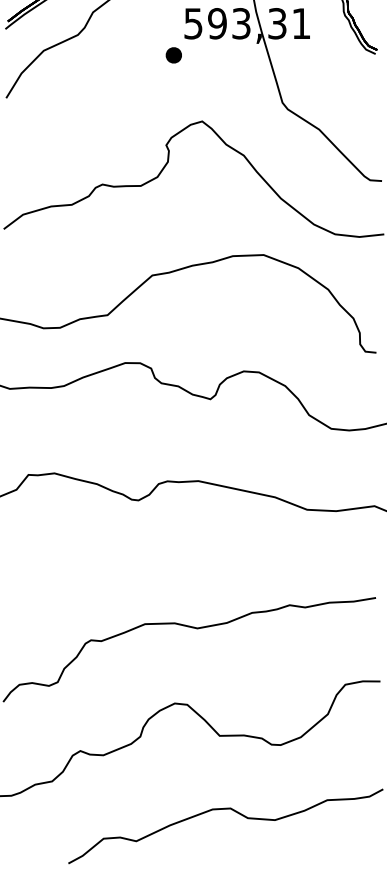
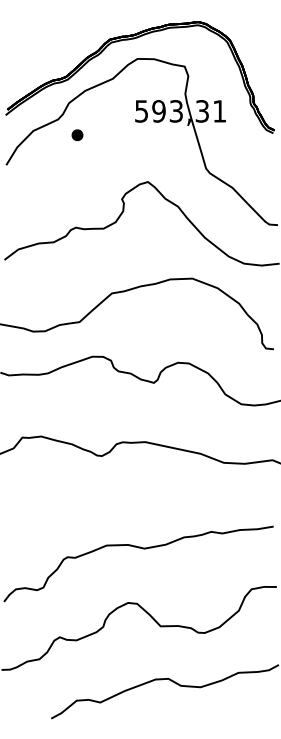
part: (173, 55) -> (77, 135), moved

